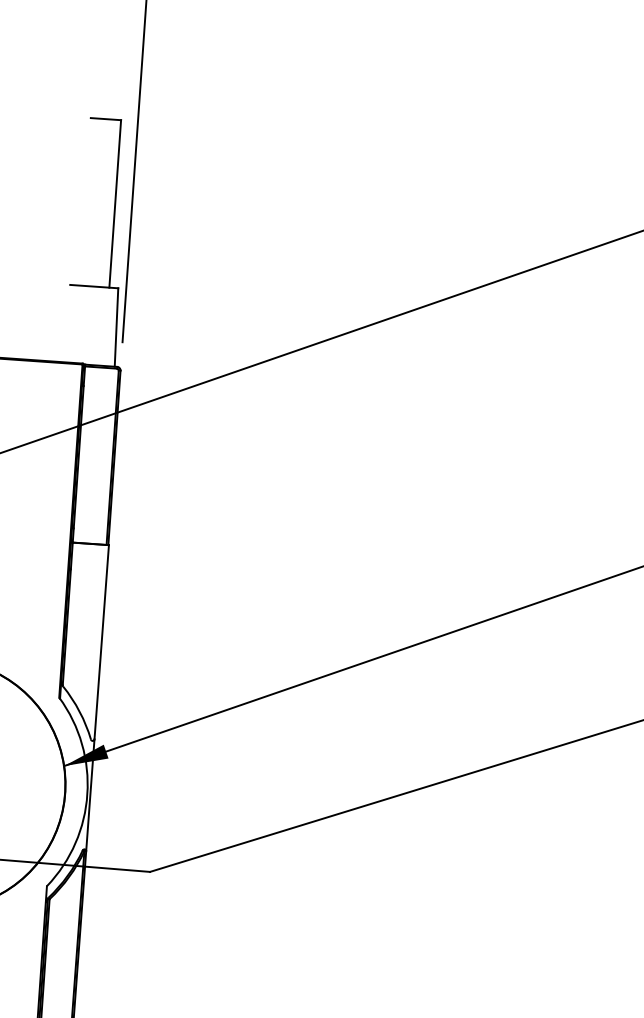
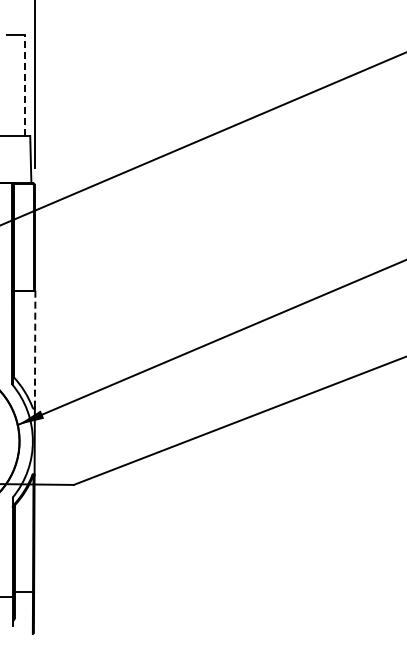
line: (114, 203) -> (24, 85), solid -> dashed
line: (102, 642) -> (35, 349), solid -> dashed

